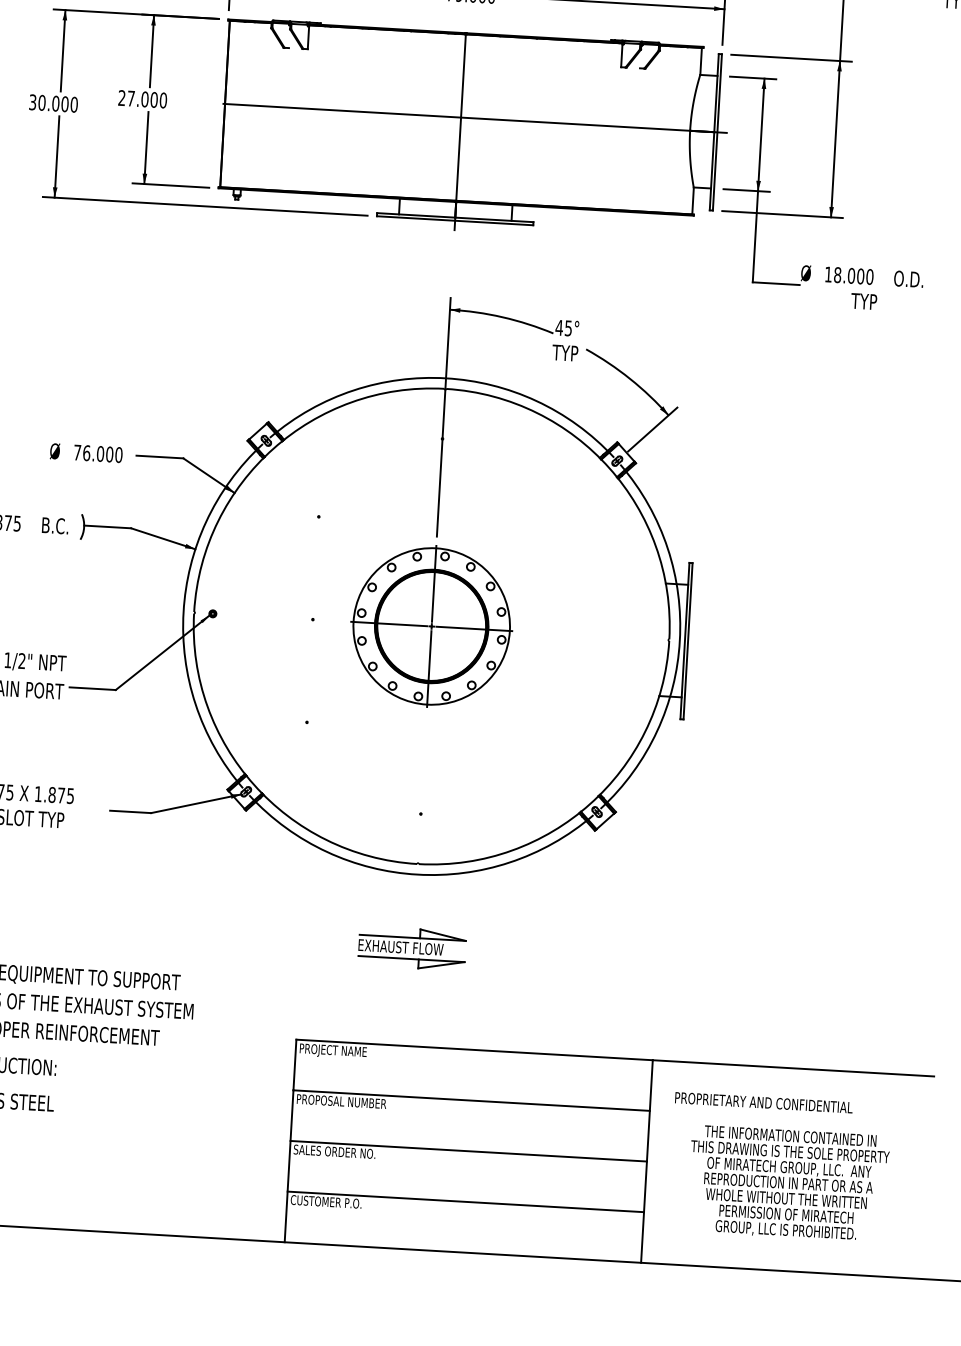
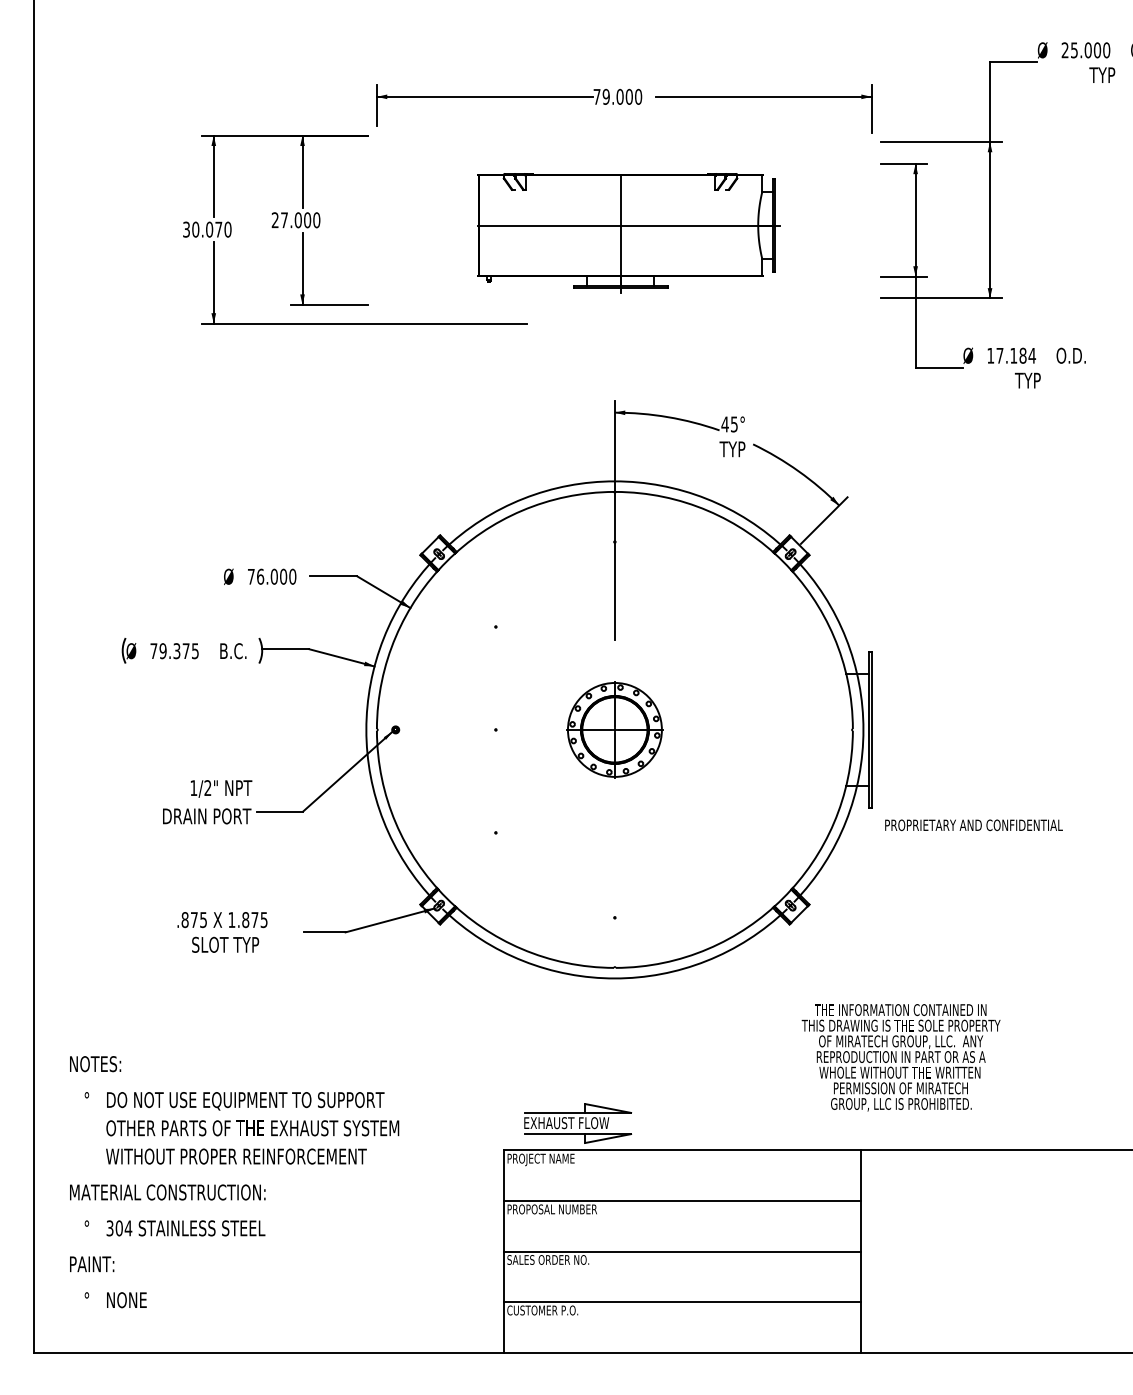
text: (64, 104) -> (218, 229), 30.000 -> 30.070
part: (473, 131) -> (628, 233), size x0.6
text: (854, 275) -> (1016, 355), 18.000 -> 17.184
part: (431, 626) -> (614, 729), size x0.6
part: (412, 948) -> (578, 1123), moved
text: (763, 1102) -> (973, 825), moved
text: (787, 1183) -> (900, 1057), moved

